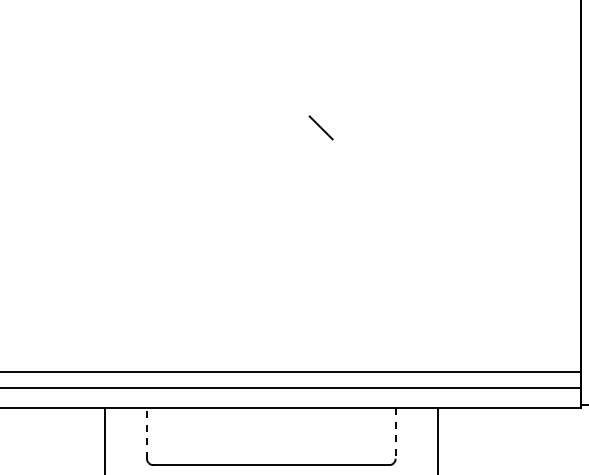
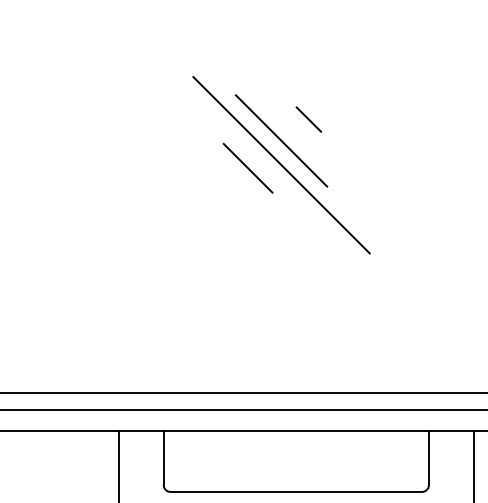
line: (320, 127) -> (308, 119), moved
line: (257, 135) -> (281, 140), added
line: (257, 158) -> (281, 165), added
line: (225, 161) -> (247, 168), added
line: (146, 433) -> (163, 458), dashed -> solid
line: (395, 434) -> (428, 459), dashed -> solid

